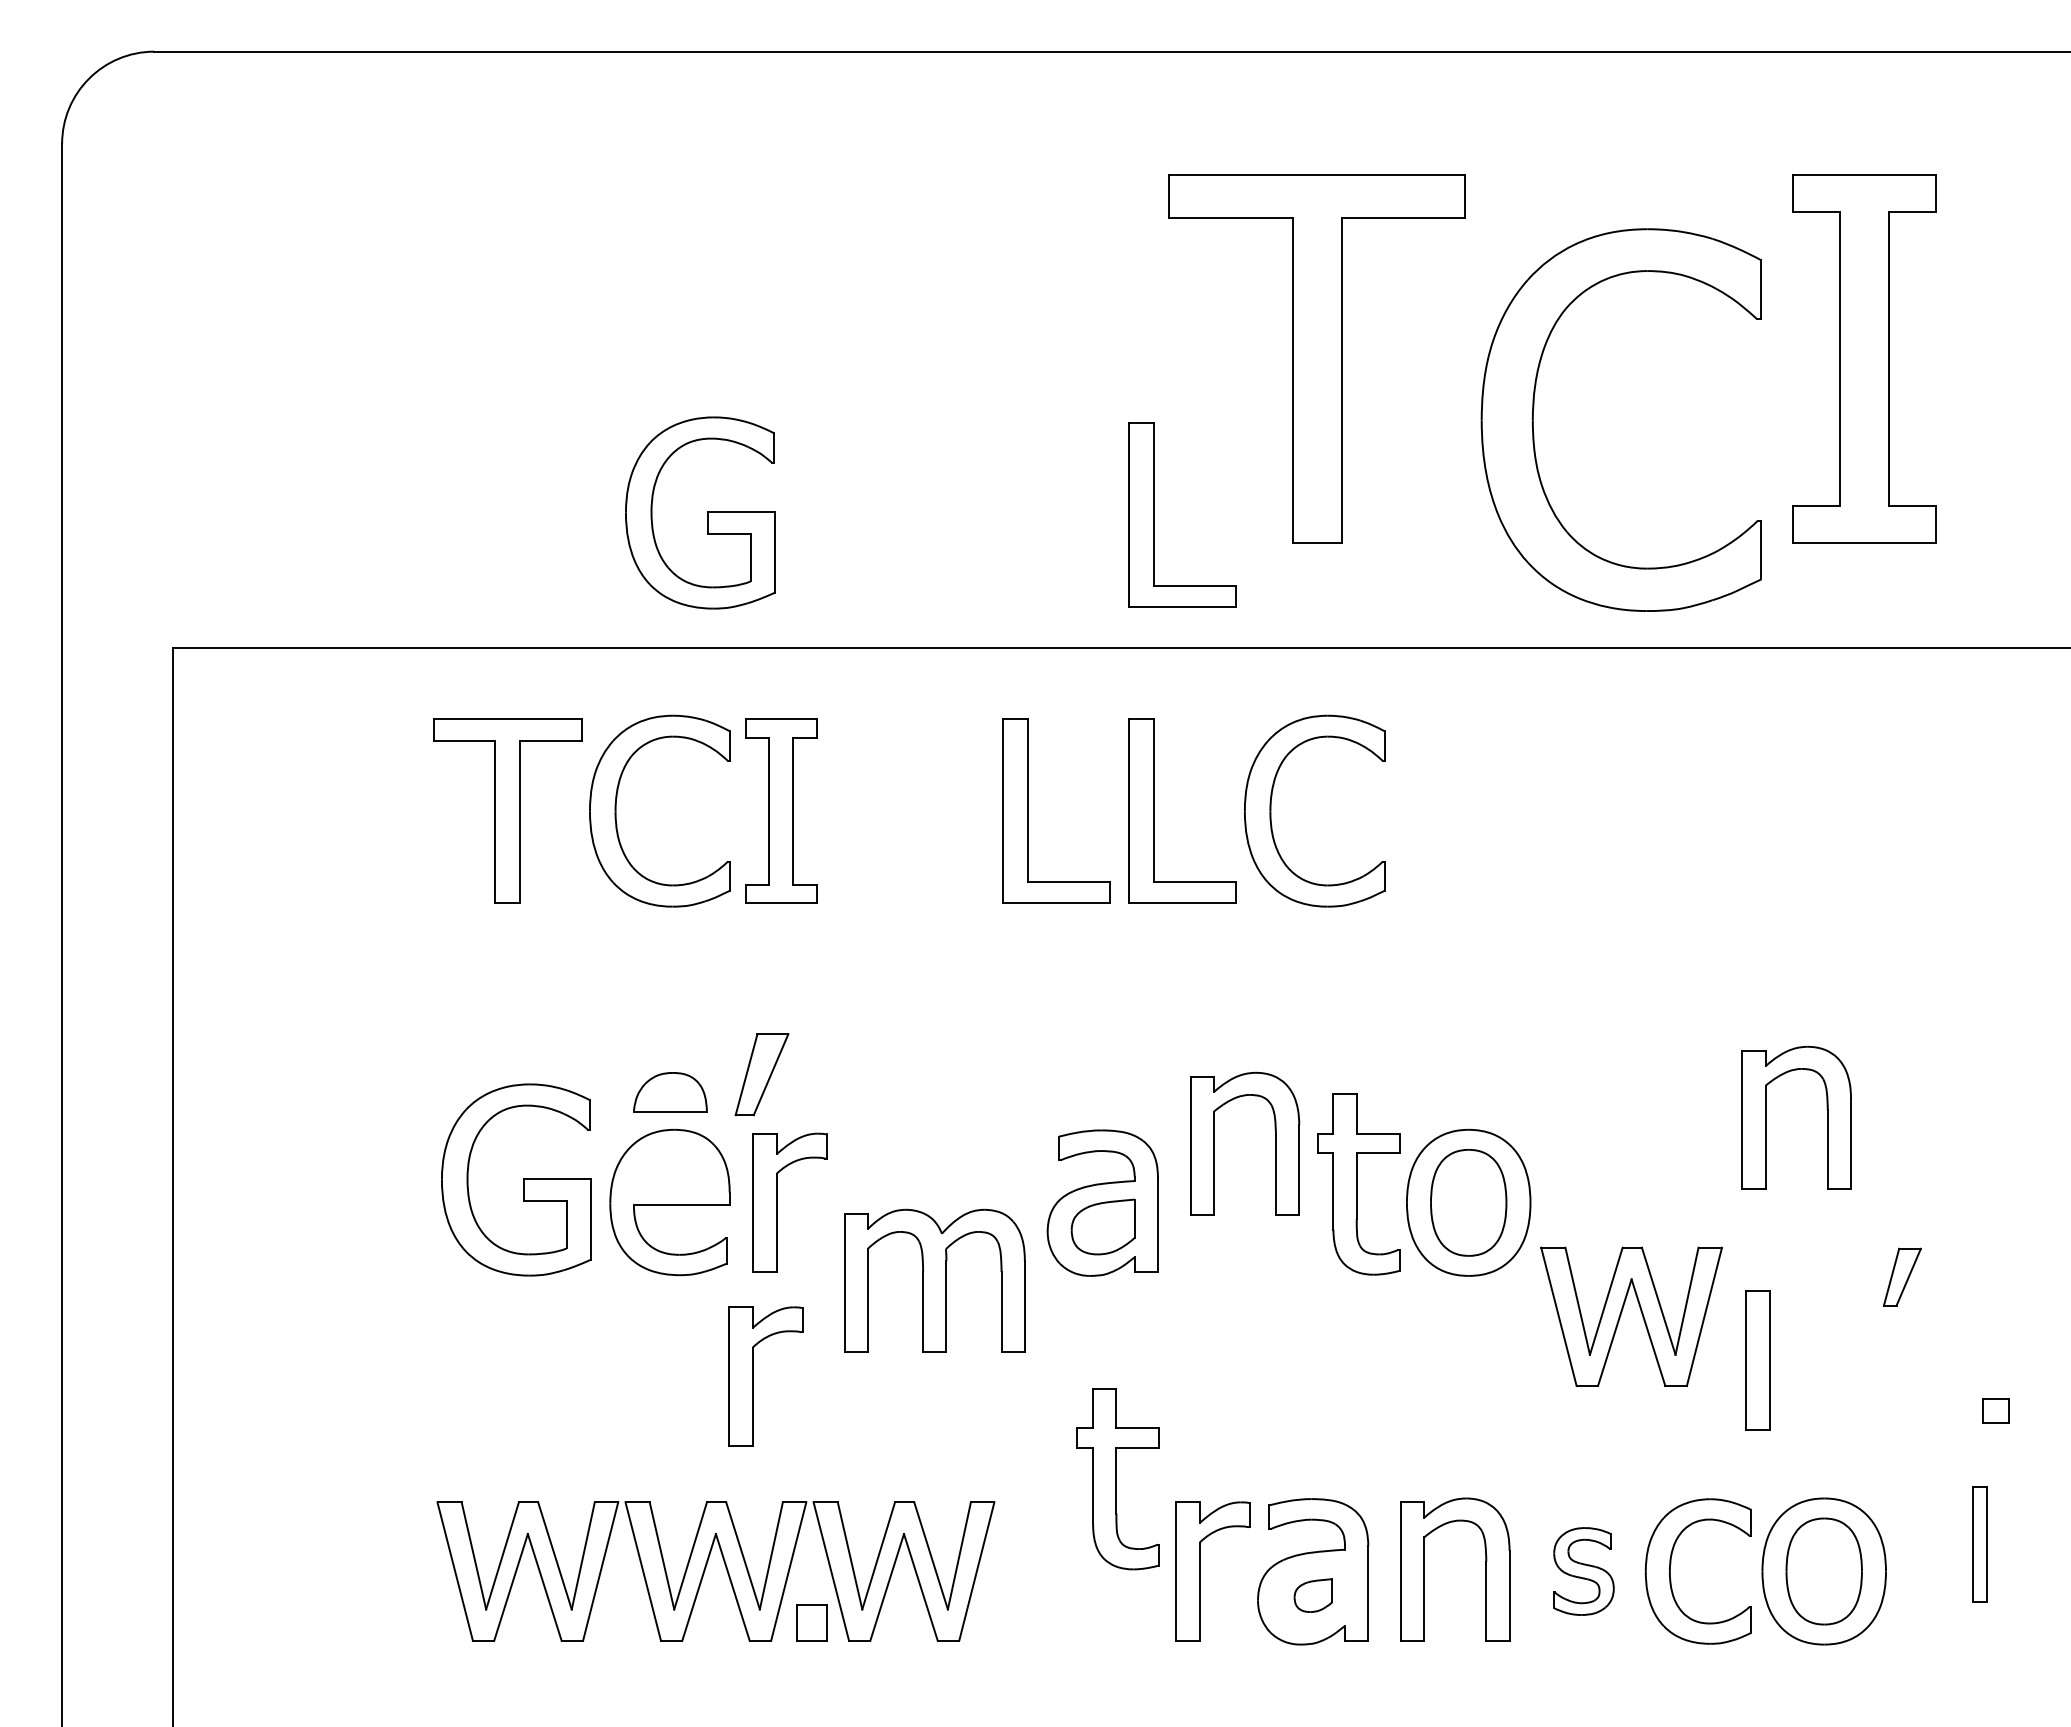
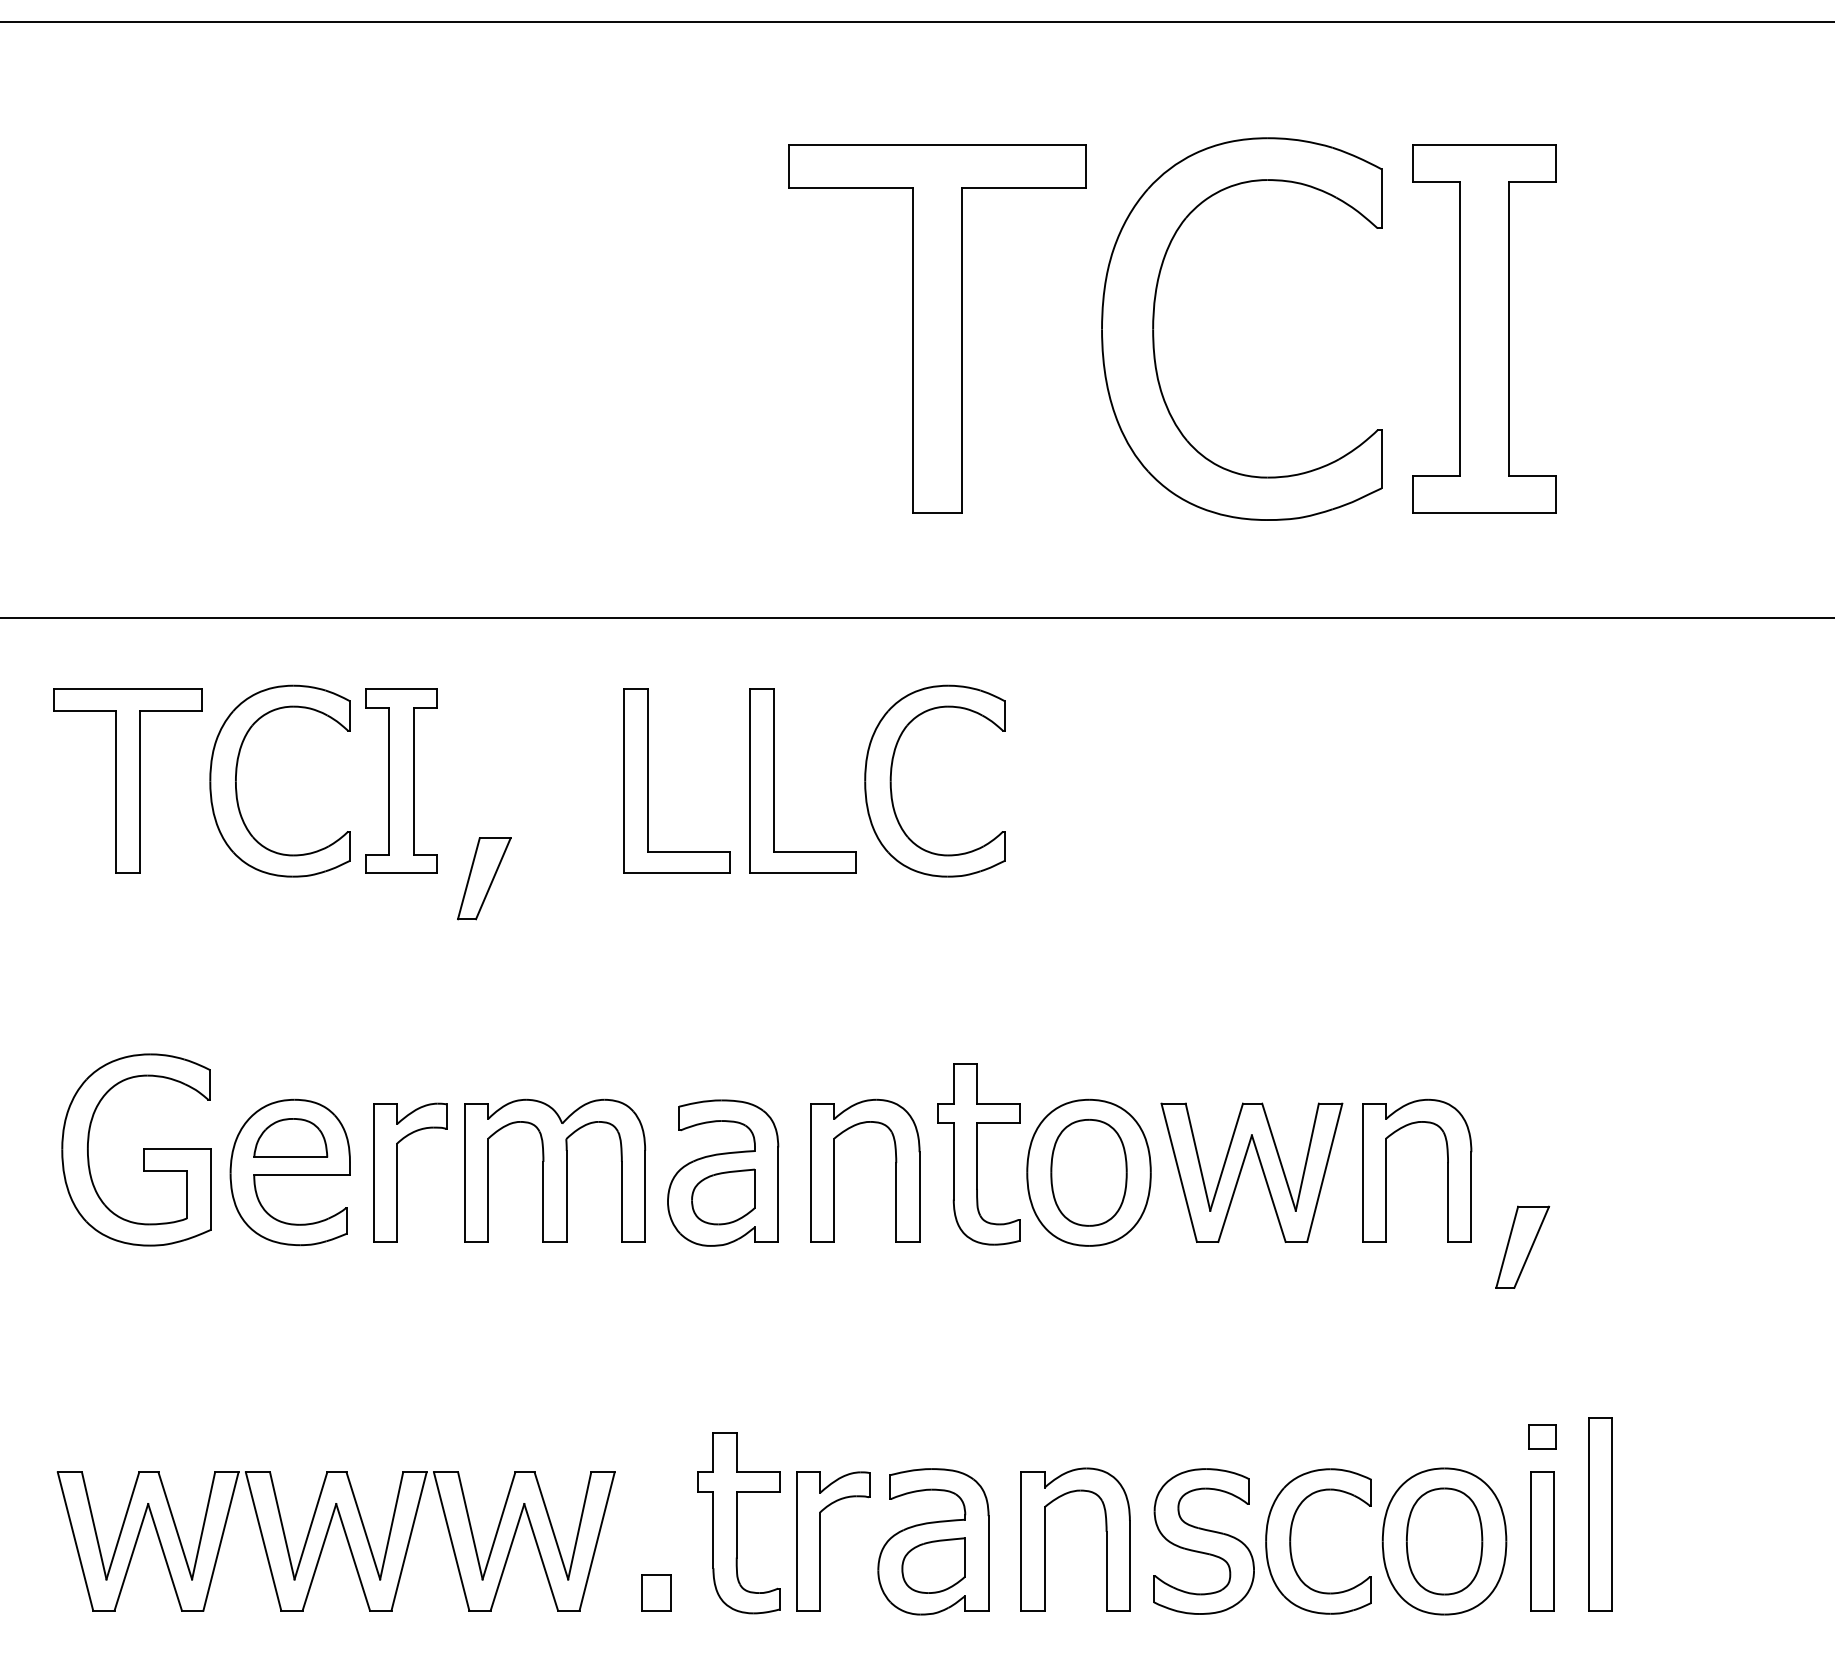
part: (1534, 407) -> (1154, 316), moved
part: (707, 512) -> (327, 482), removed
part: (1154, 514) -> (774, 484), removed
part: (761, 1074) -> (483, 878), moved
part: (670, 1092) -> (290, 1138), moved
part: (1766, 1117) -> (1386, 1170), moved
part: (1275, 1143) -> (895, 1170), moved
part: (1902, 1276) -> (1522, 1246), size x1.43
part: (934, 1280) -> (554, 1170), moved
part: (1622, 1312) -> (1242, 1168), moved
part: (1757, 1360) -> (1541, 1541), moved
part: (753, 1376) -> (373, 1346), removed
part: (1995, 1410) -> (1541, 1436), moved
part: (1117, 1479) -> (737, 1523), moved
part: (1979, 1544) -> (1599, 1514), size x1.67
part: (1583, 1571) -> (1203, 1541), size x1.67
part: (1313, 1595) -> (933, 1565), size x1.67
part: (811, 1622) -> (655, 1592), moved

